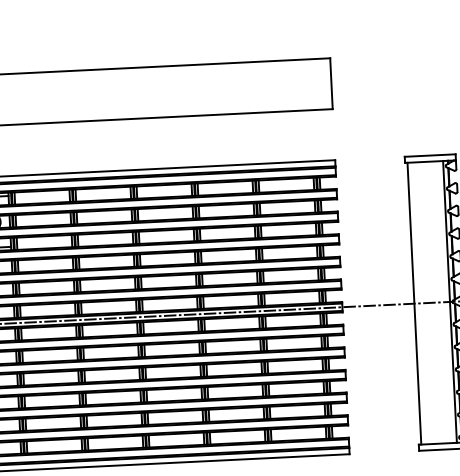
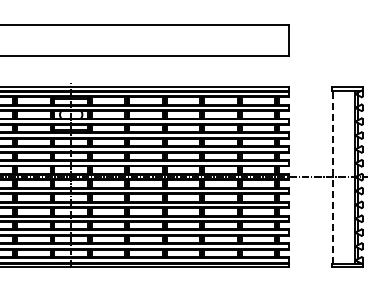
line: (415, 302) -> (333, 176), solid -> dashed

